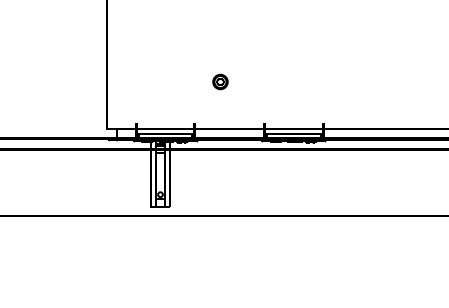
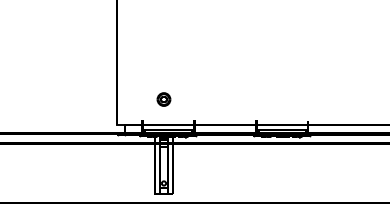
part: (220, 81) -> (163, 99), moved

